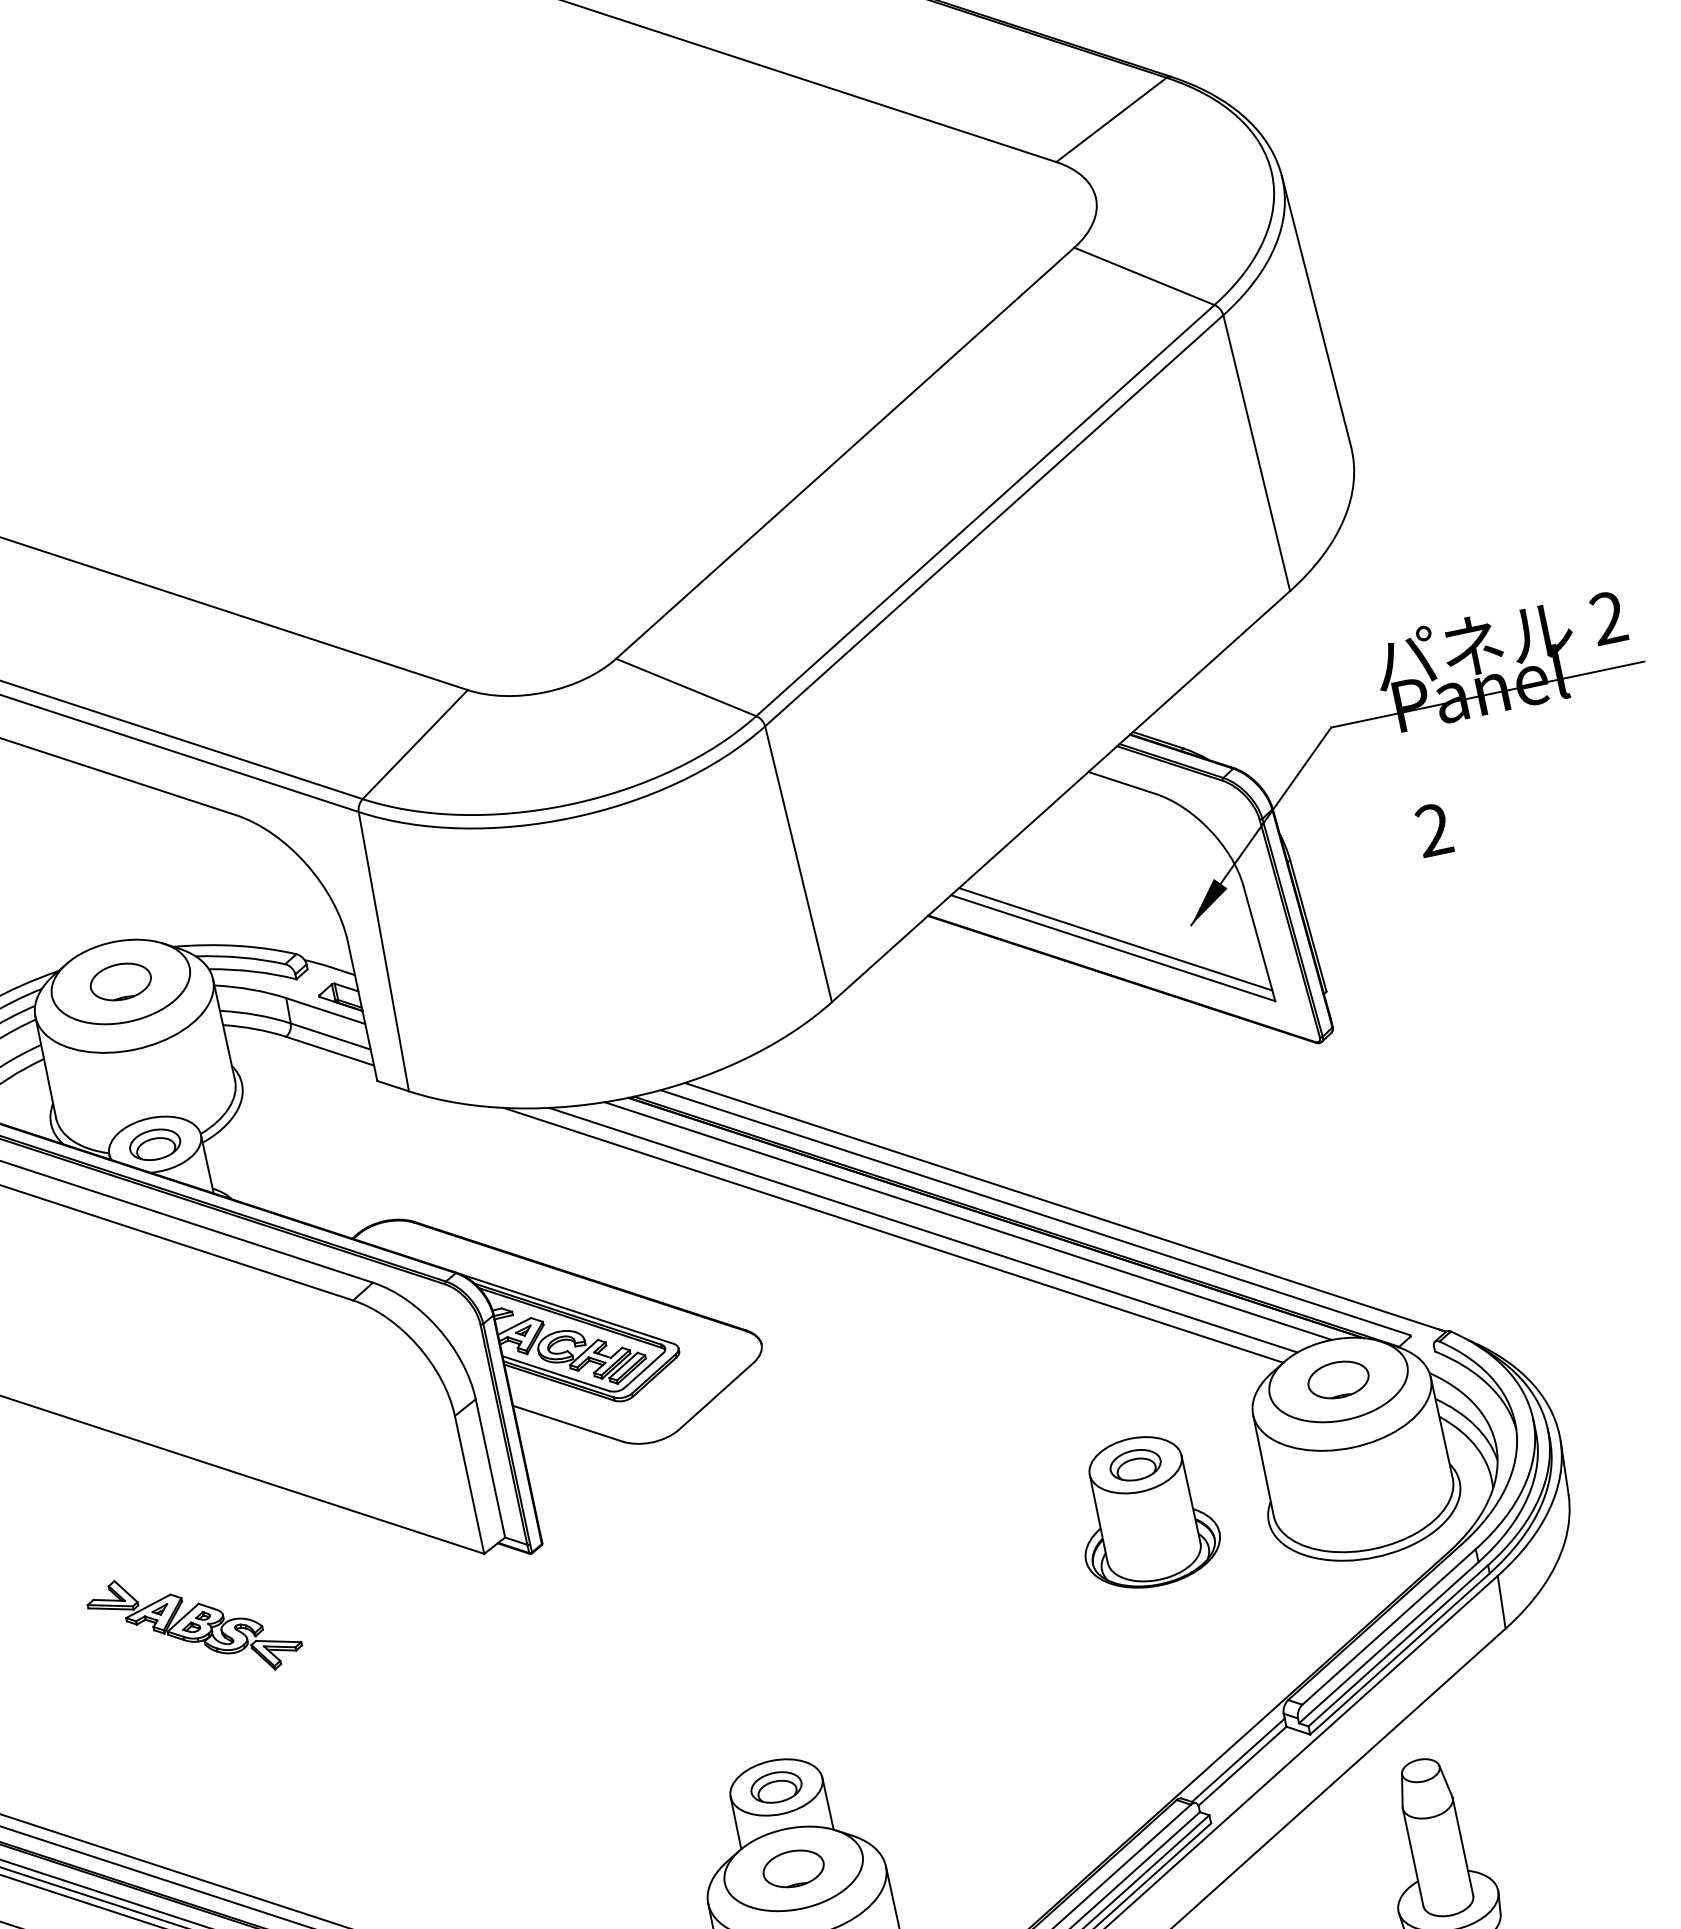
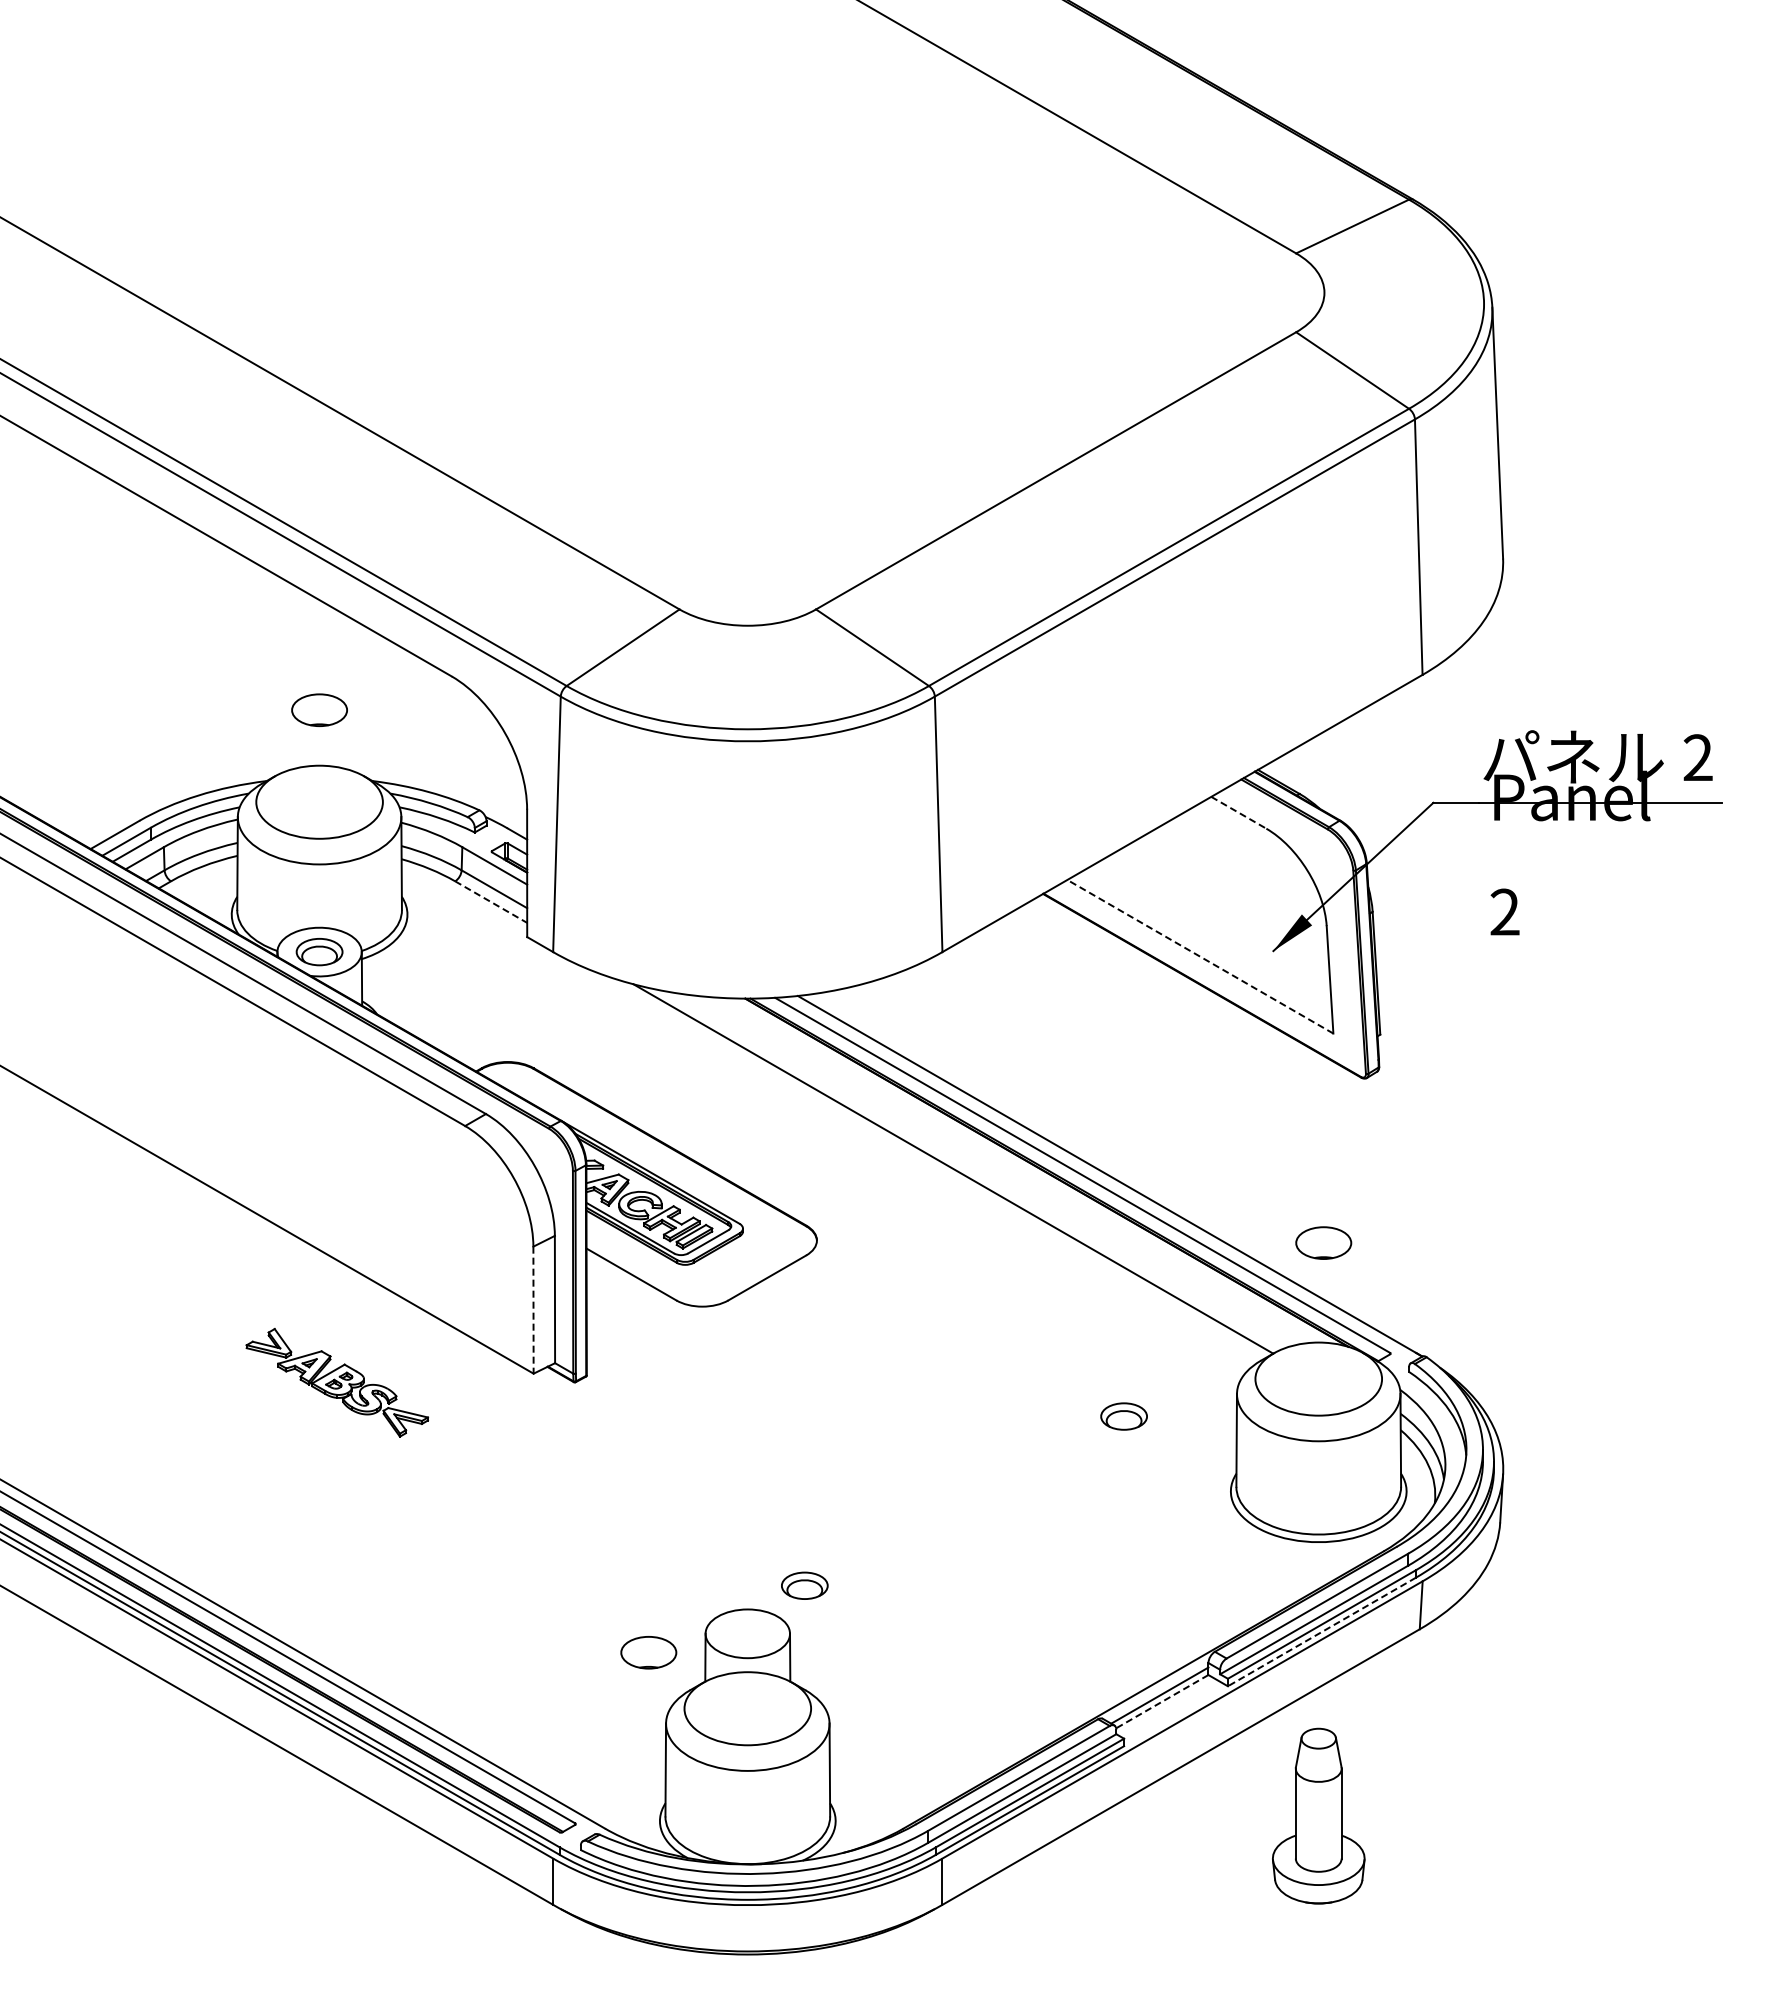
line: (1121, 782) -> (1238, 812), solid -> dashed
line: (1114, 939) -> (1203, 949), removed
line: (1113, 947) -> (1200, 956), solid -> dashed
part: (120, 981) -> (319, 709), moved
line: (330, 1051) -> (491, 902), solid -> dashed
line: (967, 1221) -> (1021, 1170), removed
line: (923, 1229) -> (980, 1169), removed
part: (1338, 1379) -> (1323, 1242), moved
line: (469, 1485) -> (533, 1310), solid -> dashed
part: (1144, 1512) -> (1123, 1459), removed
part: (194, 1624) -> (337, 1382), moved
line: (1399, 1653) -> (1321, 1631), solid -> dashed
line: (1241, 1766) -> (1161, 1701), solid -> dashed
part: (776, 1787) -> (804, 1585), moved
part: (793, 1868) -> (648, 1652), moved

